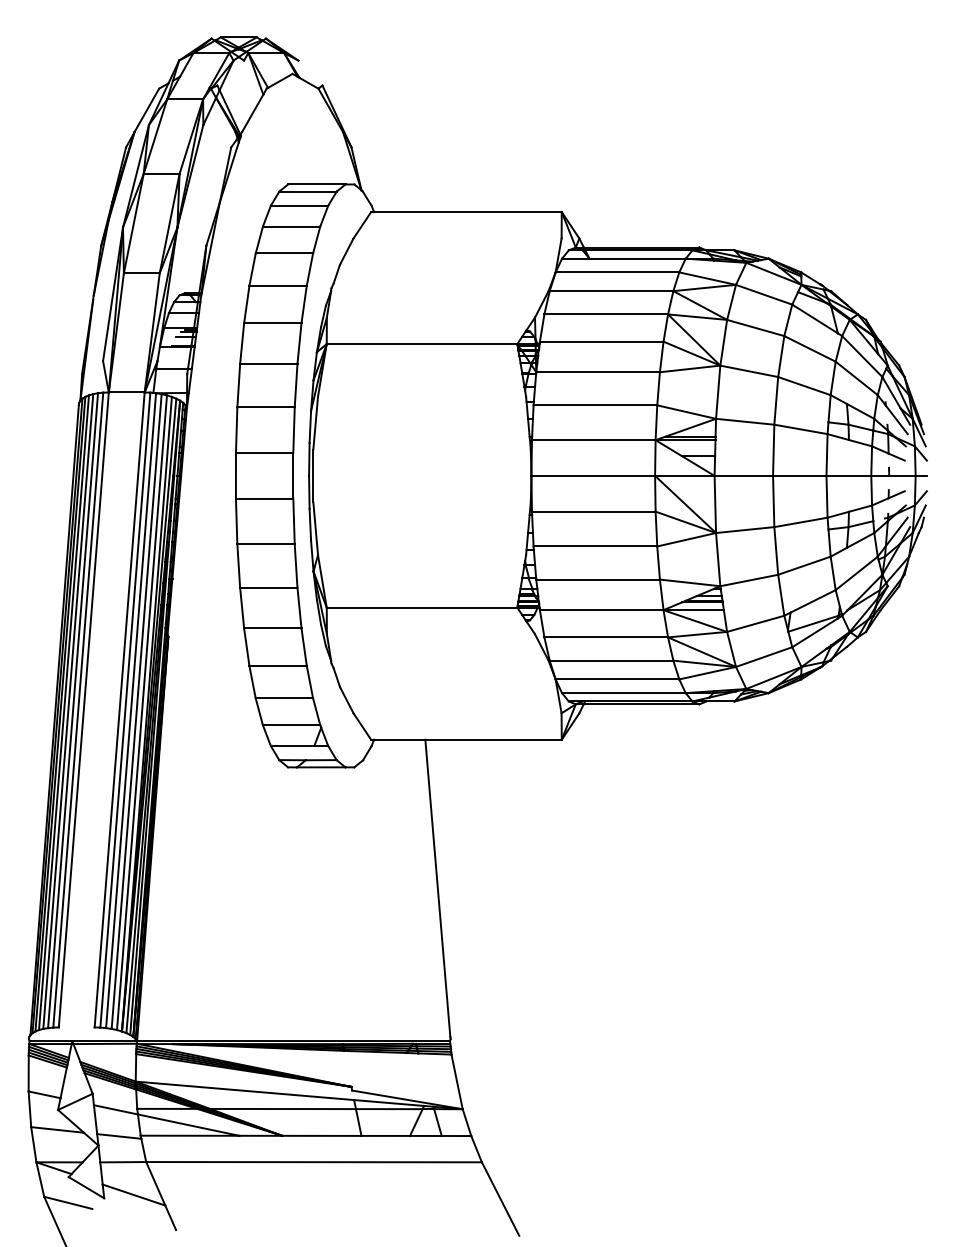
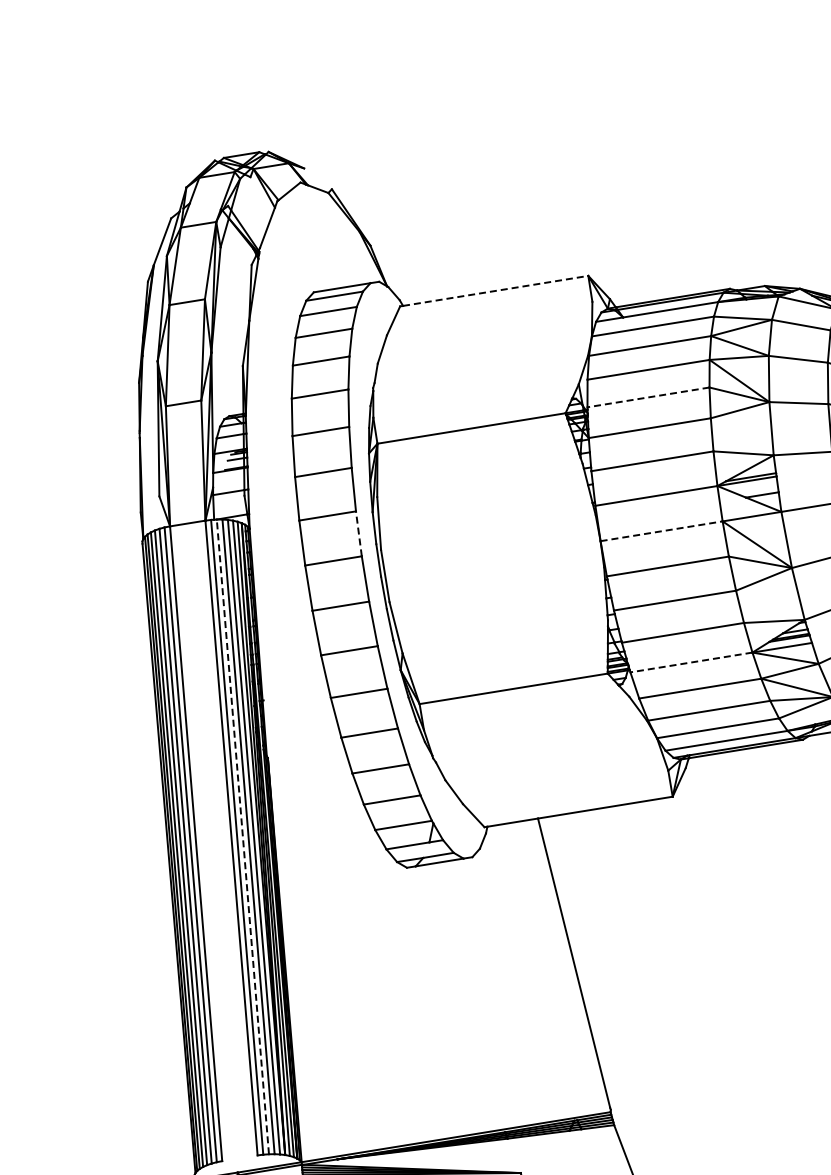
line: (467, 212) -> (495, 291), solid -> dashed
line: (601, 341) -> (648, 397), solid -> dashed
line: (294, 430) -> (359, 534), solid -> dashed
line: (593, 475) -> (661, 530), solid -> dashed
line: (601, 610) -> (691, 662), solid -> dashed
line: (131, 710) -> (243, 836), solid -> dashed

